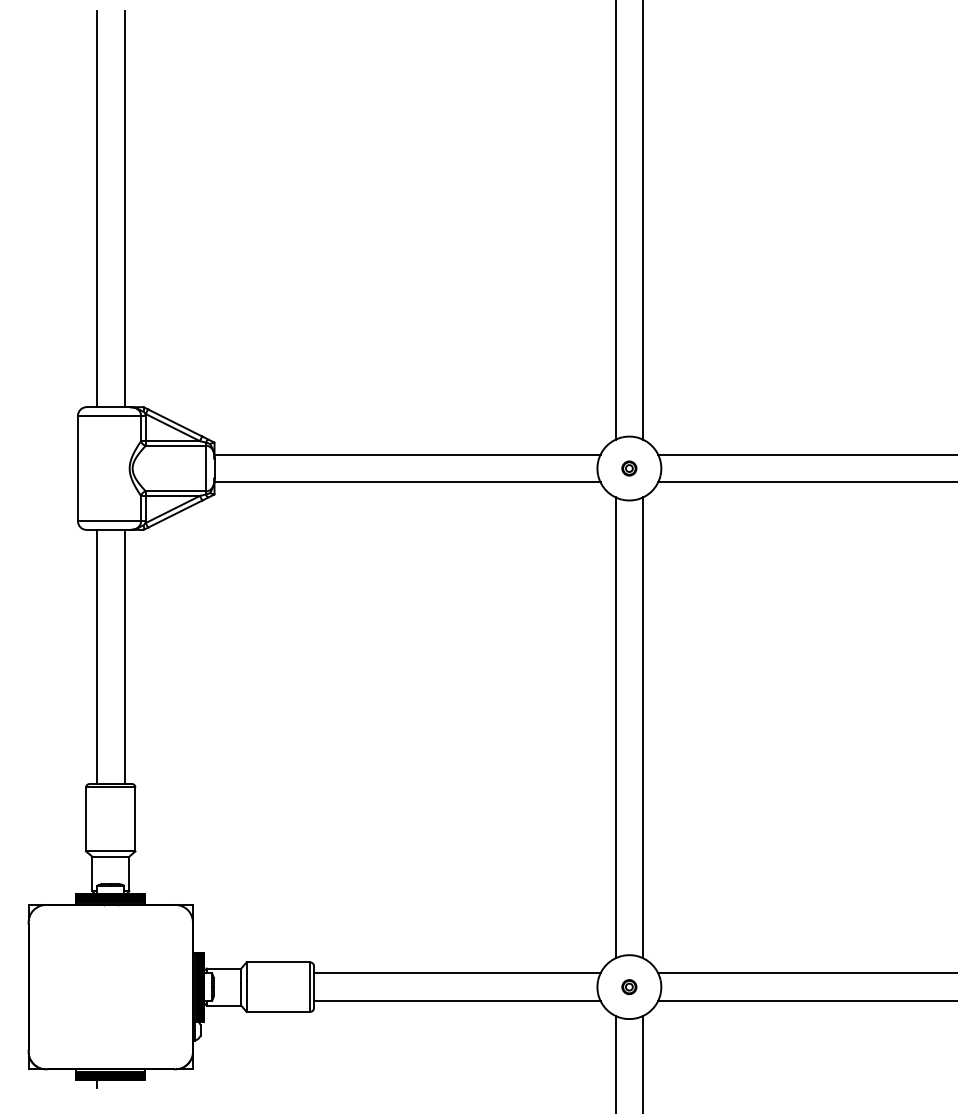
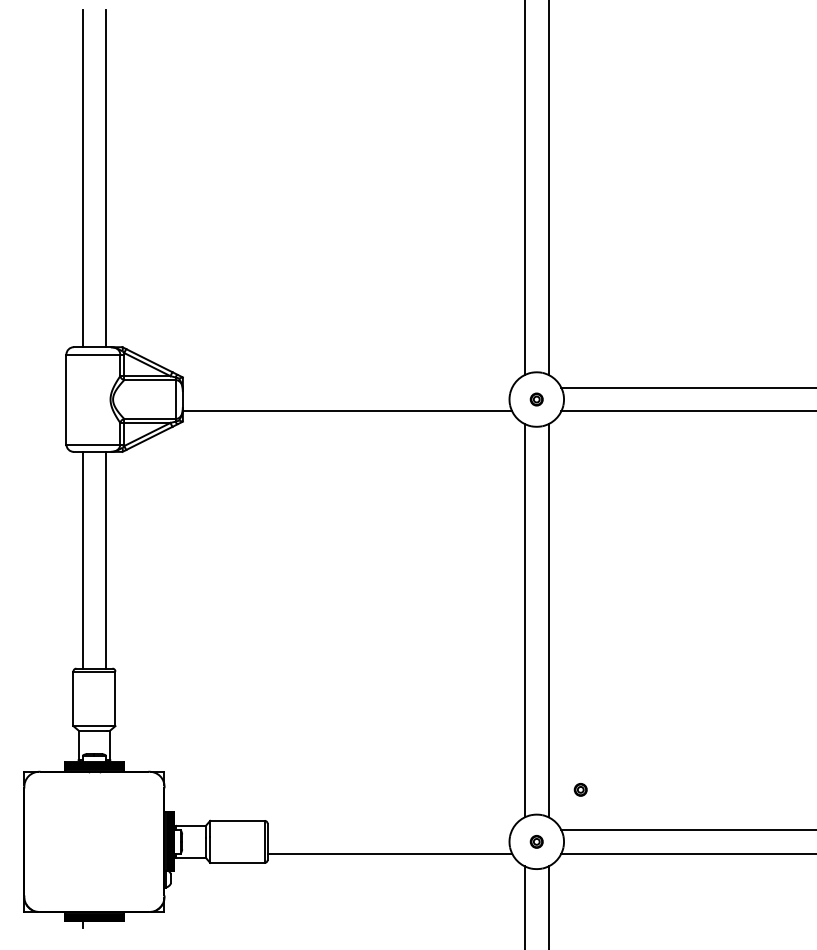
line: (407, 454) -> (347, 387), removed
part: (680, 925) -> (580, 789), added
line: (456, 973) -> (389, 830), removed

